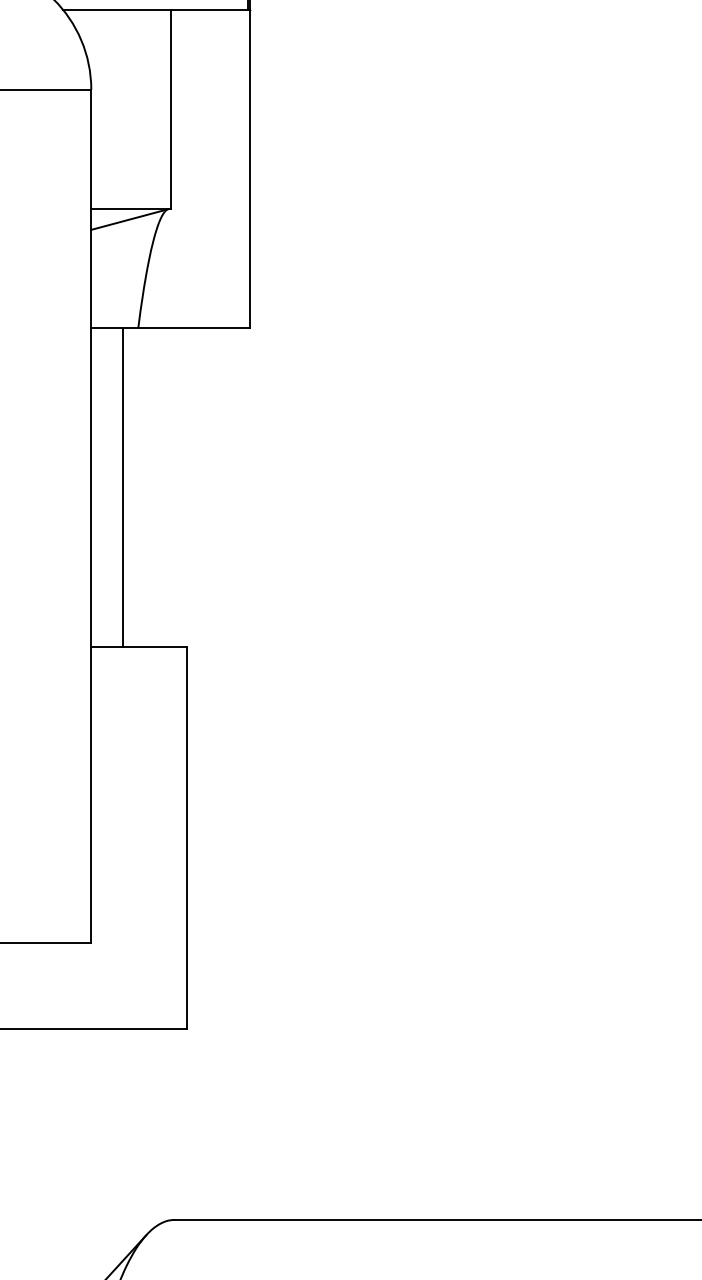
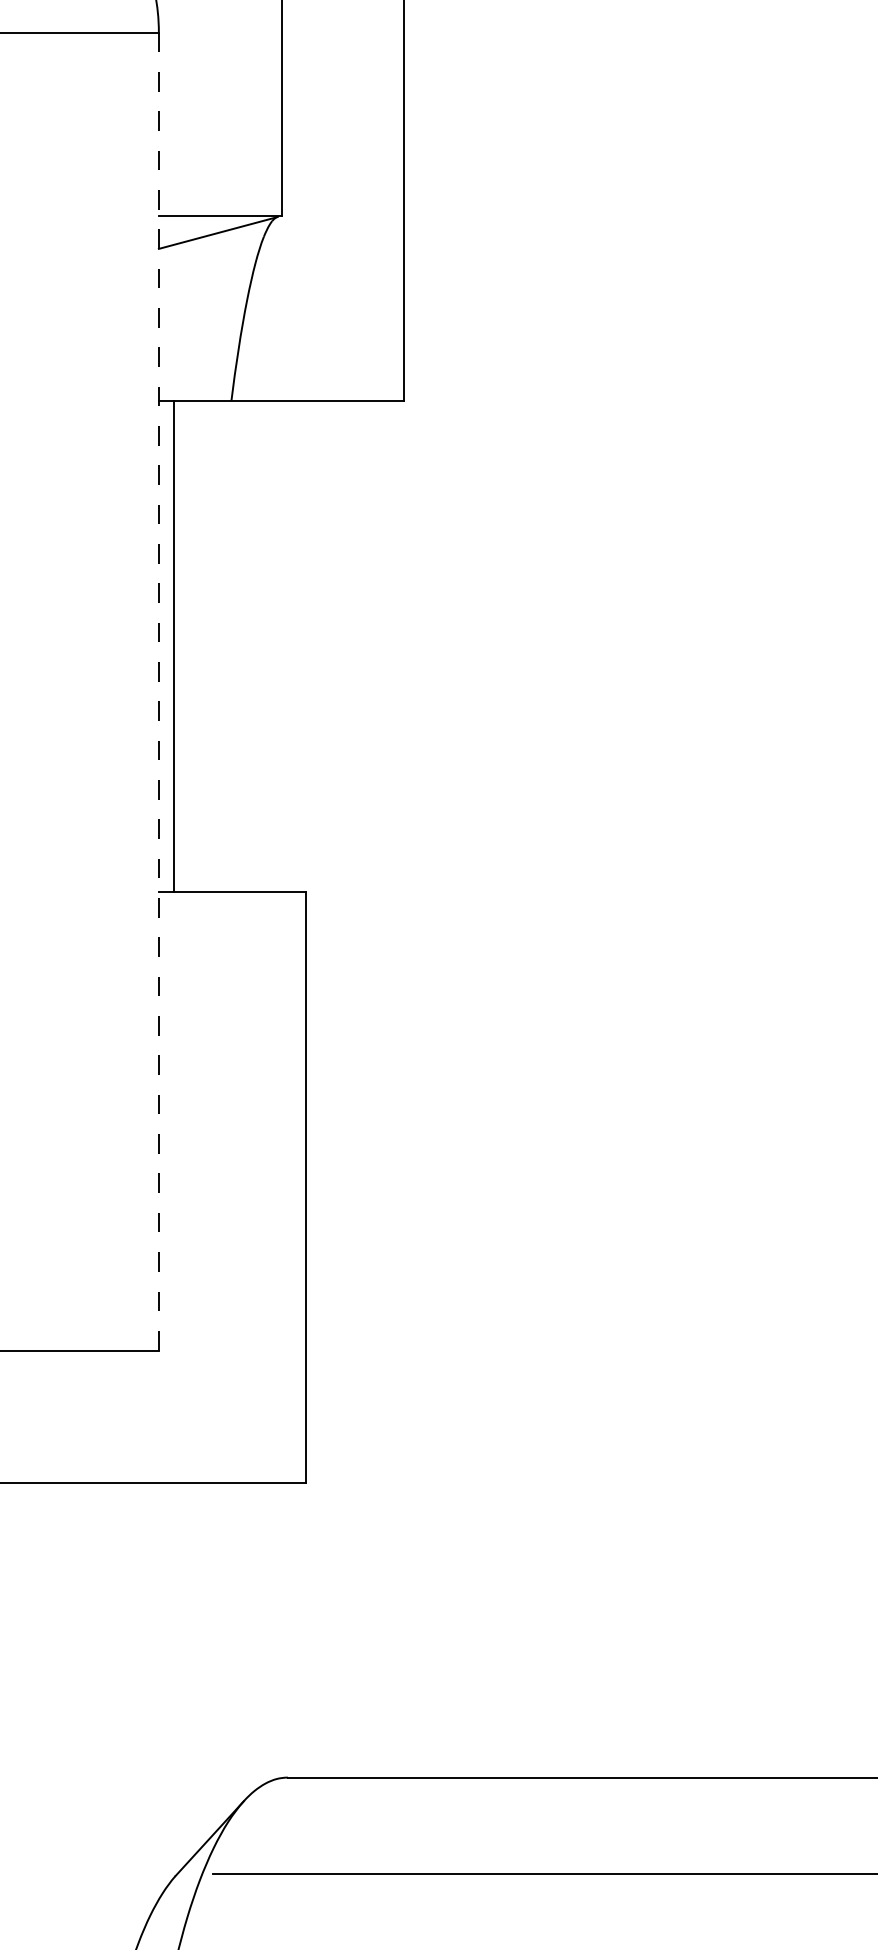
line: (123, 487) -> (174, 646), moved
line: (91, 516) -> (159, 691), solid -> dashed

